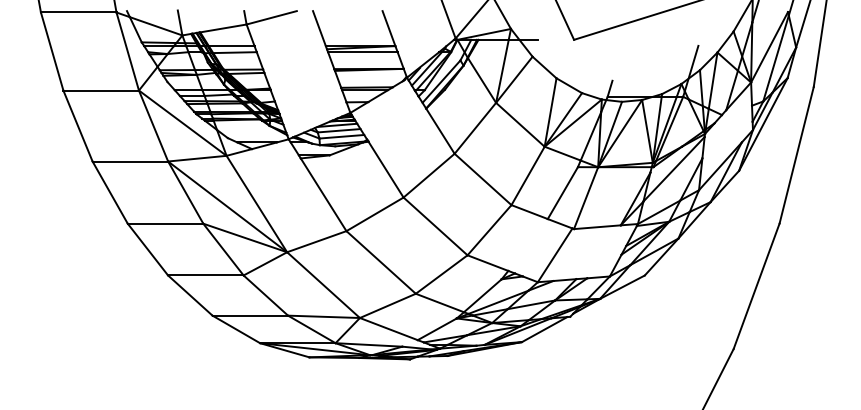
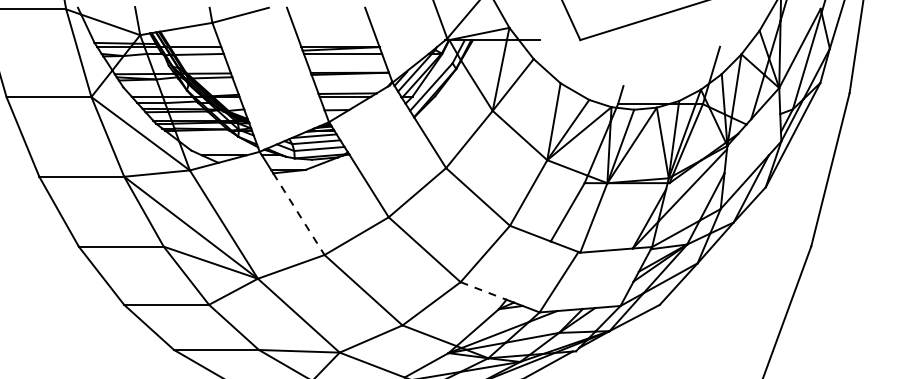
line: (323, 194) -> (298, 213), solid -> dashed
line: (487, 263) -> (483, 291), solid -> dashed

